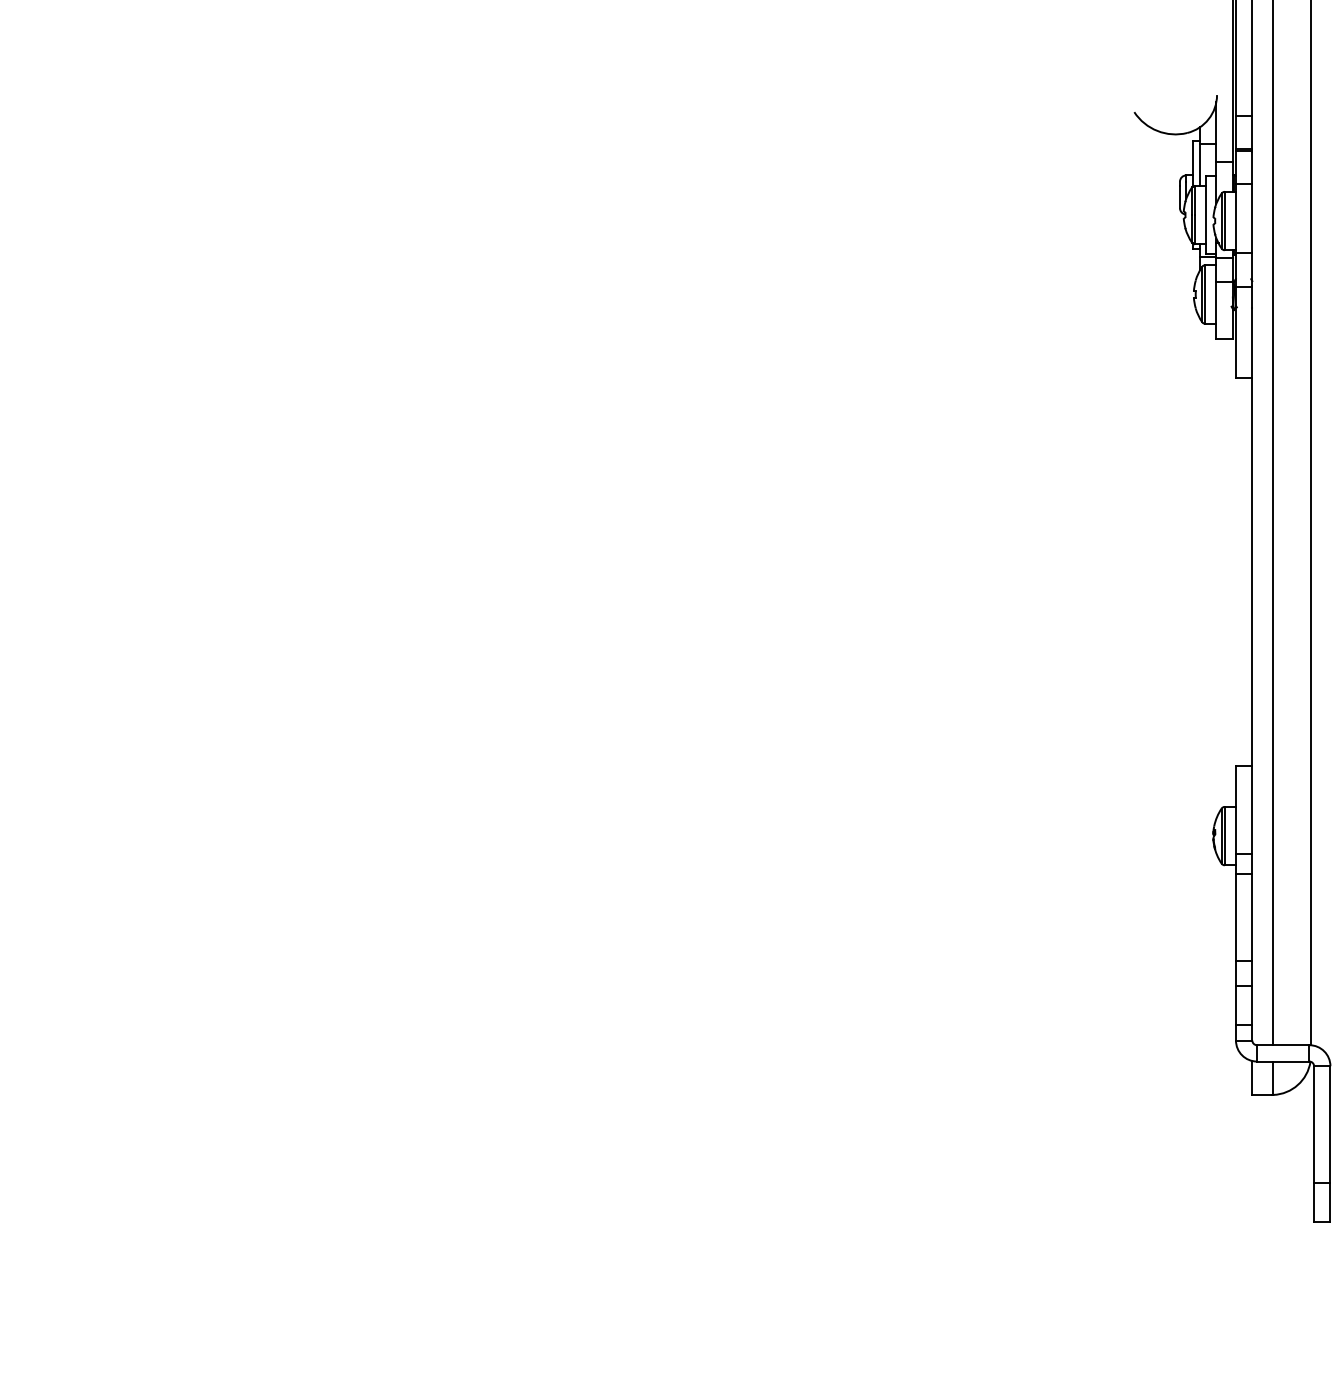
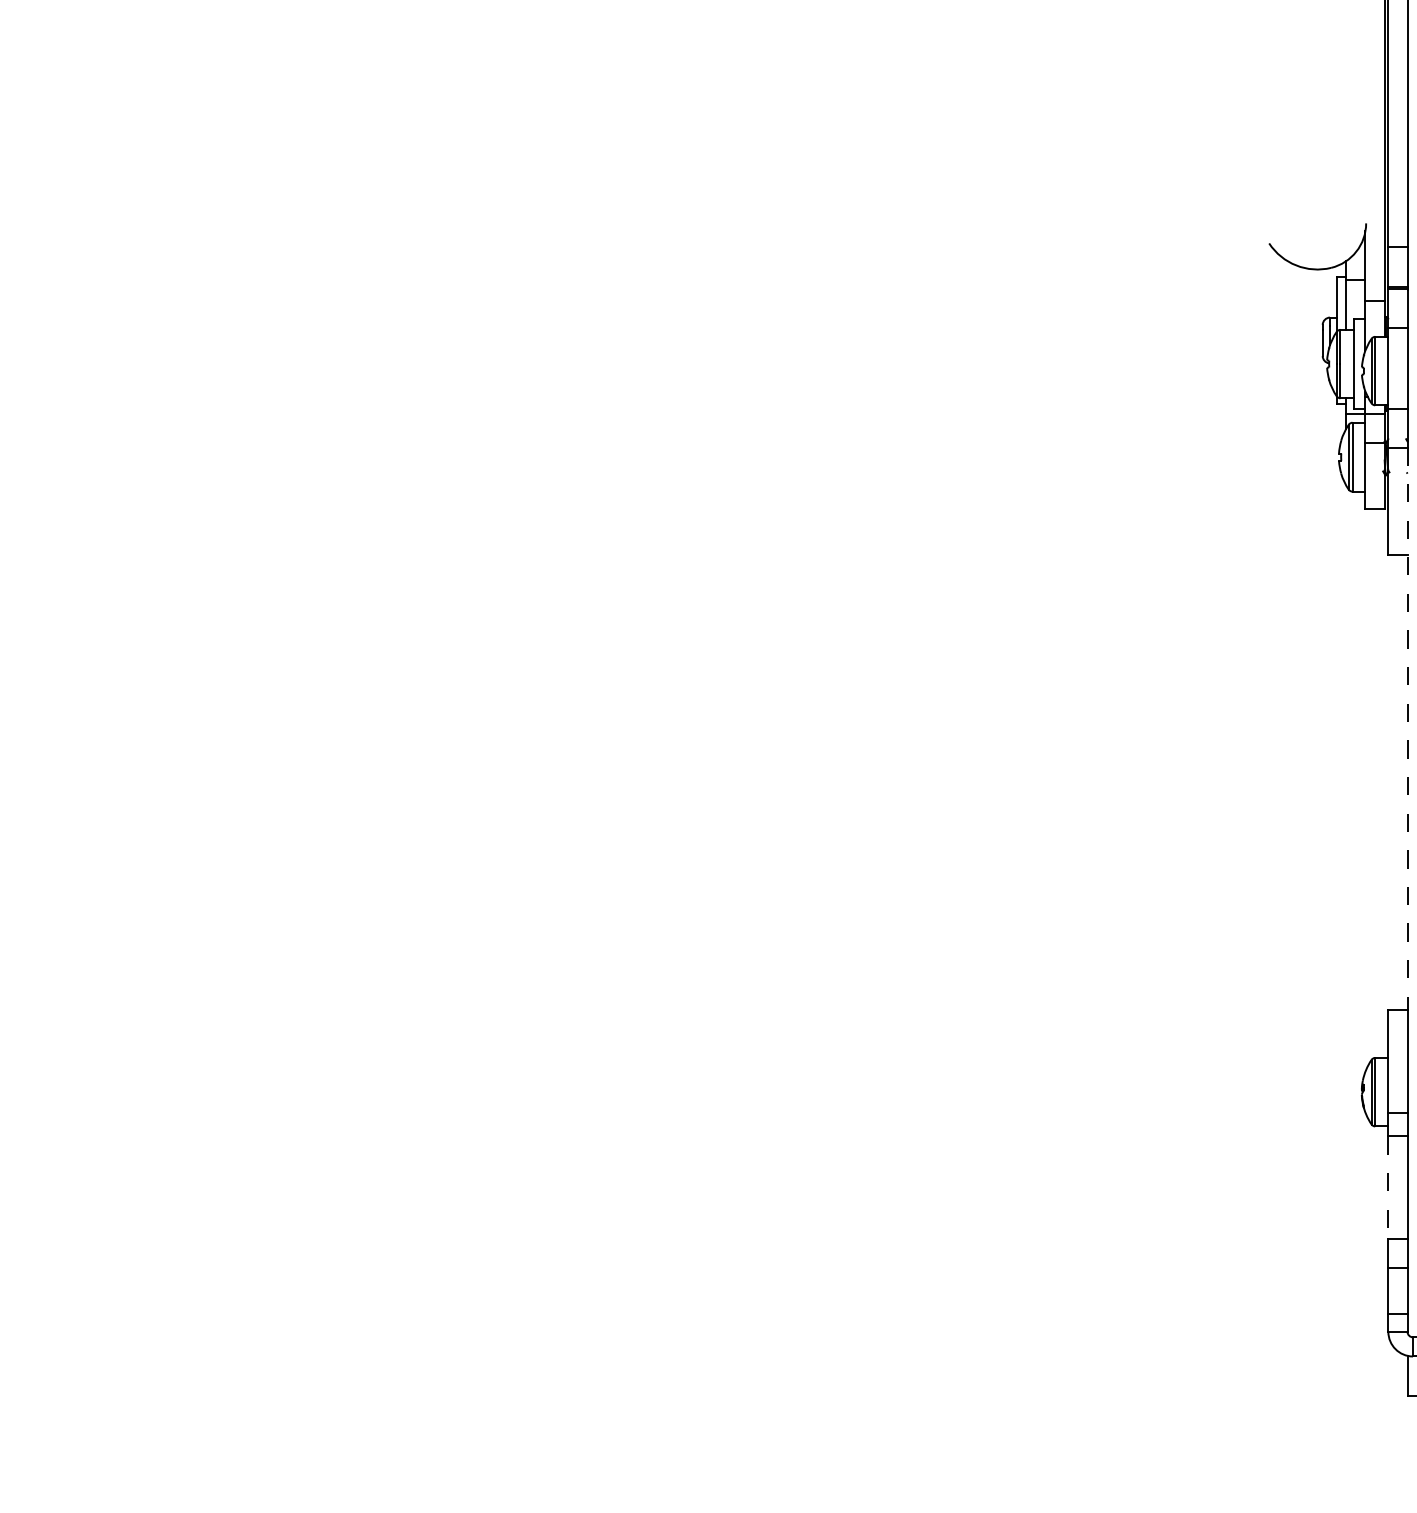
line: (1252, 525) -> (1407, 728), solid -> dashed
line: (1235, 917) -> (1387, 1187), solid -> dashed

